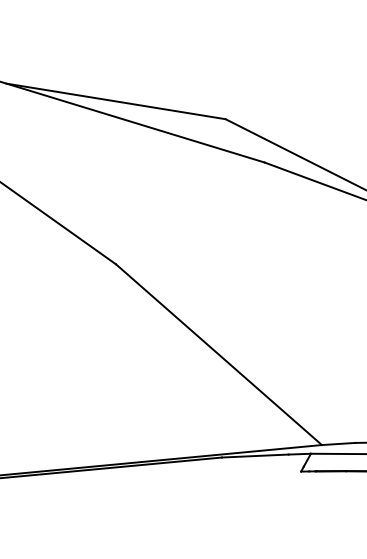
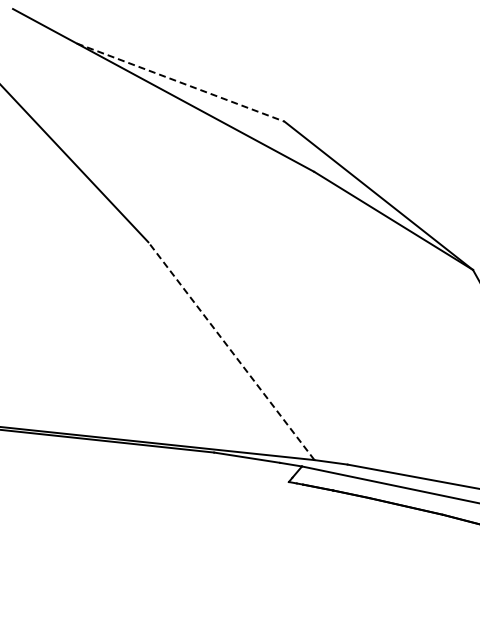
line: (115, 101) -> (180, 82), solid -> dashed
line: (219, 355) -> (231, 351), solid -> dashed

